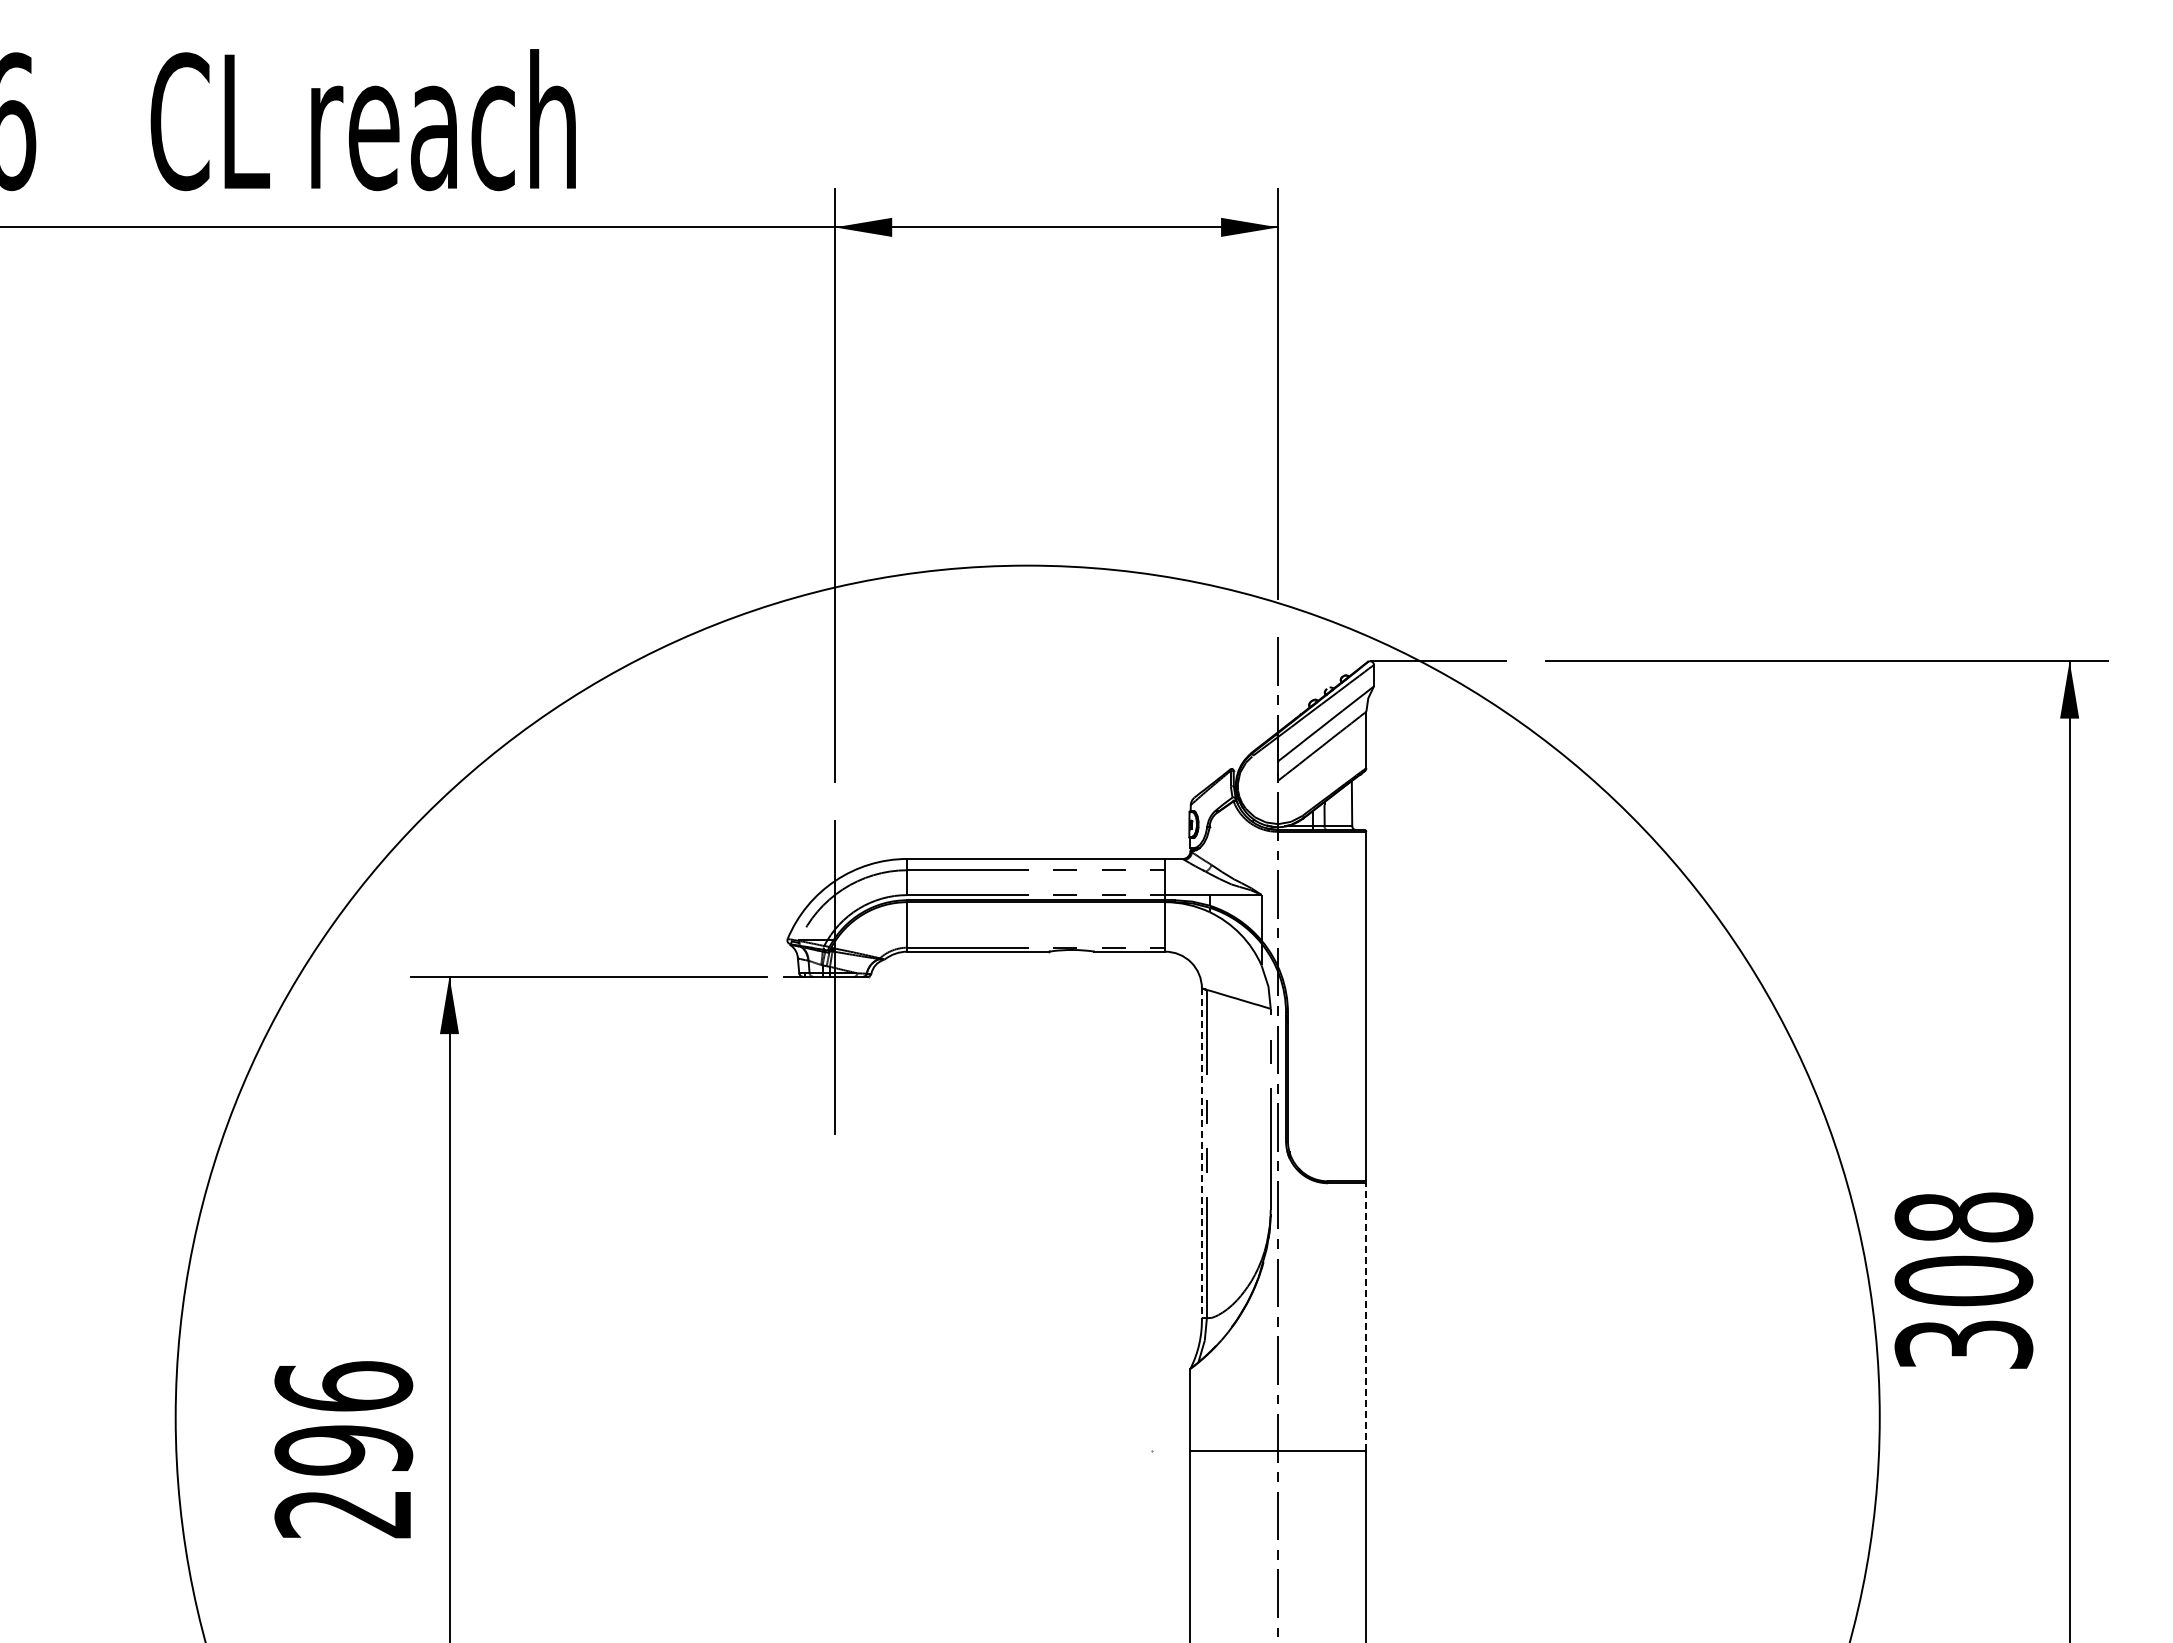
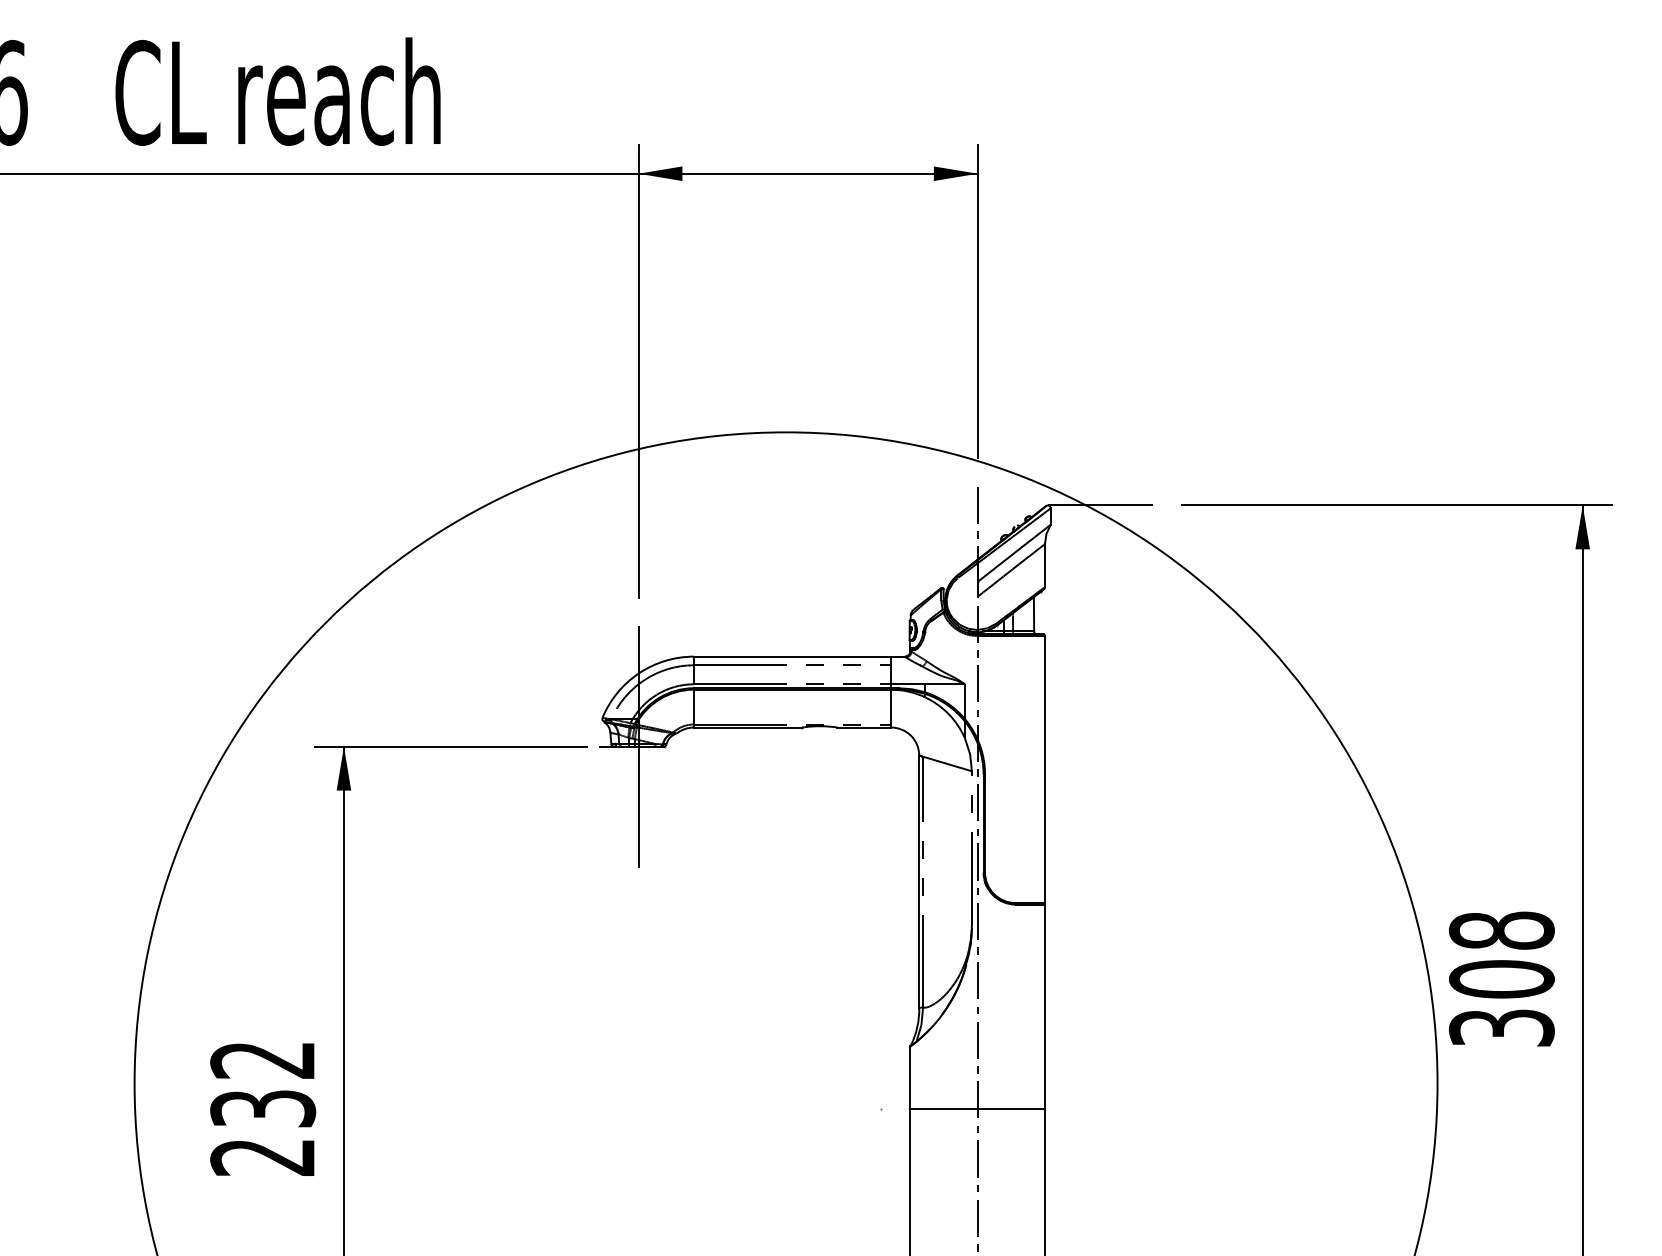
line: (1201, 1153) -> (918, 881), dashed -> solid
line: (1366, 1317) -> (1045, 1007), dashed -> solid
text: (343, 1418) -> (262, 1084), 296 -> 232

